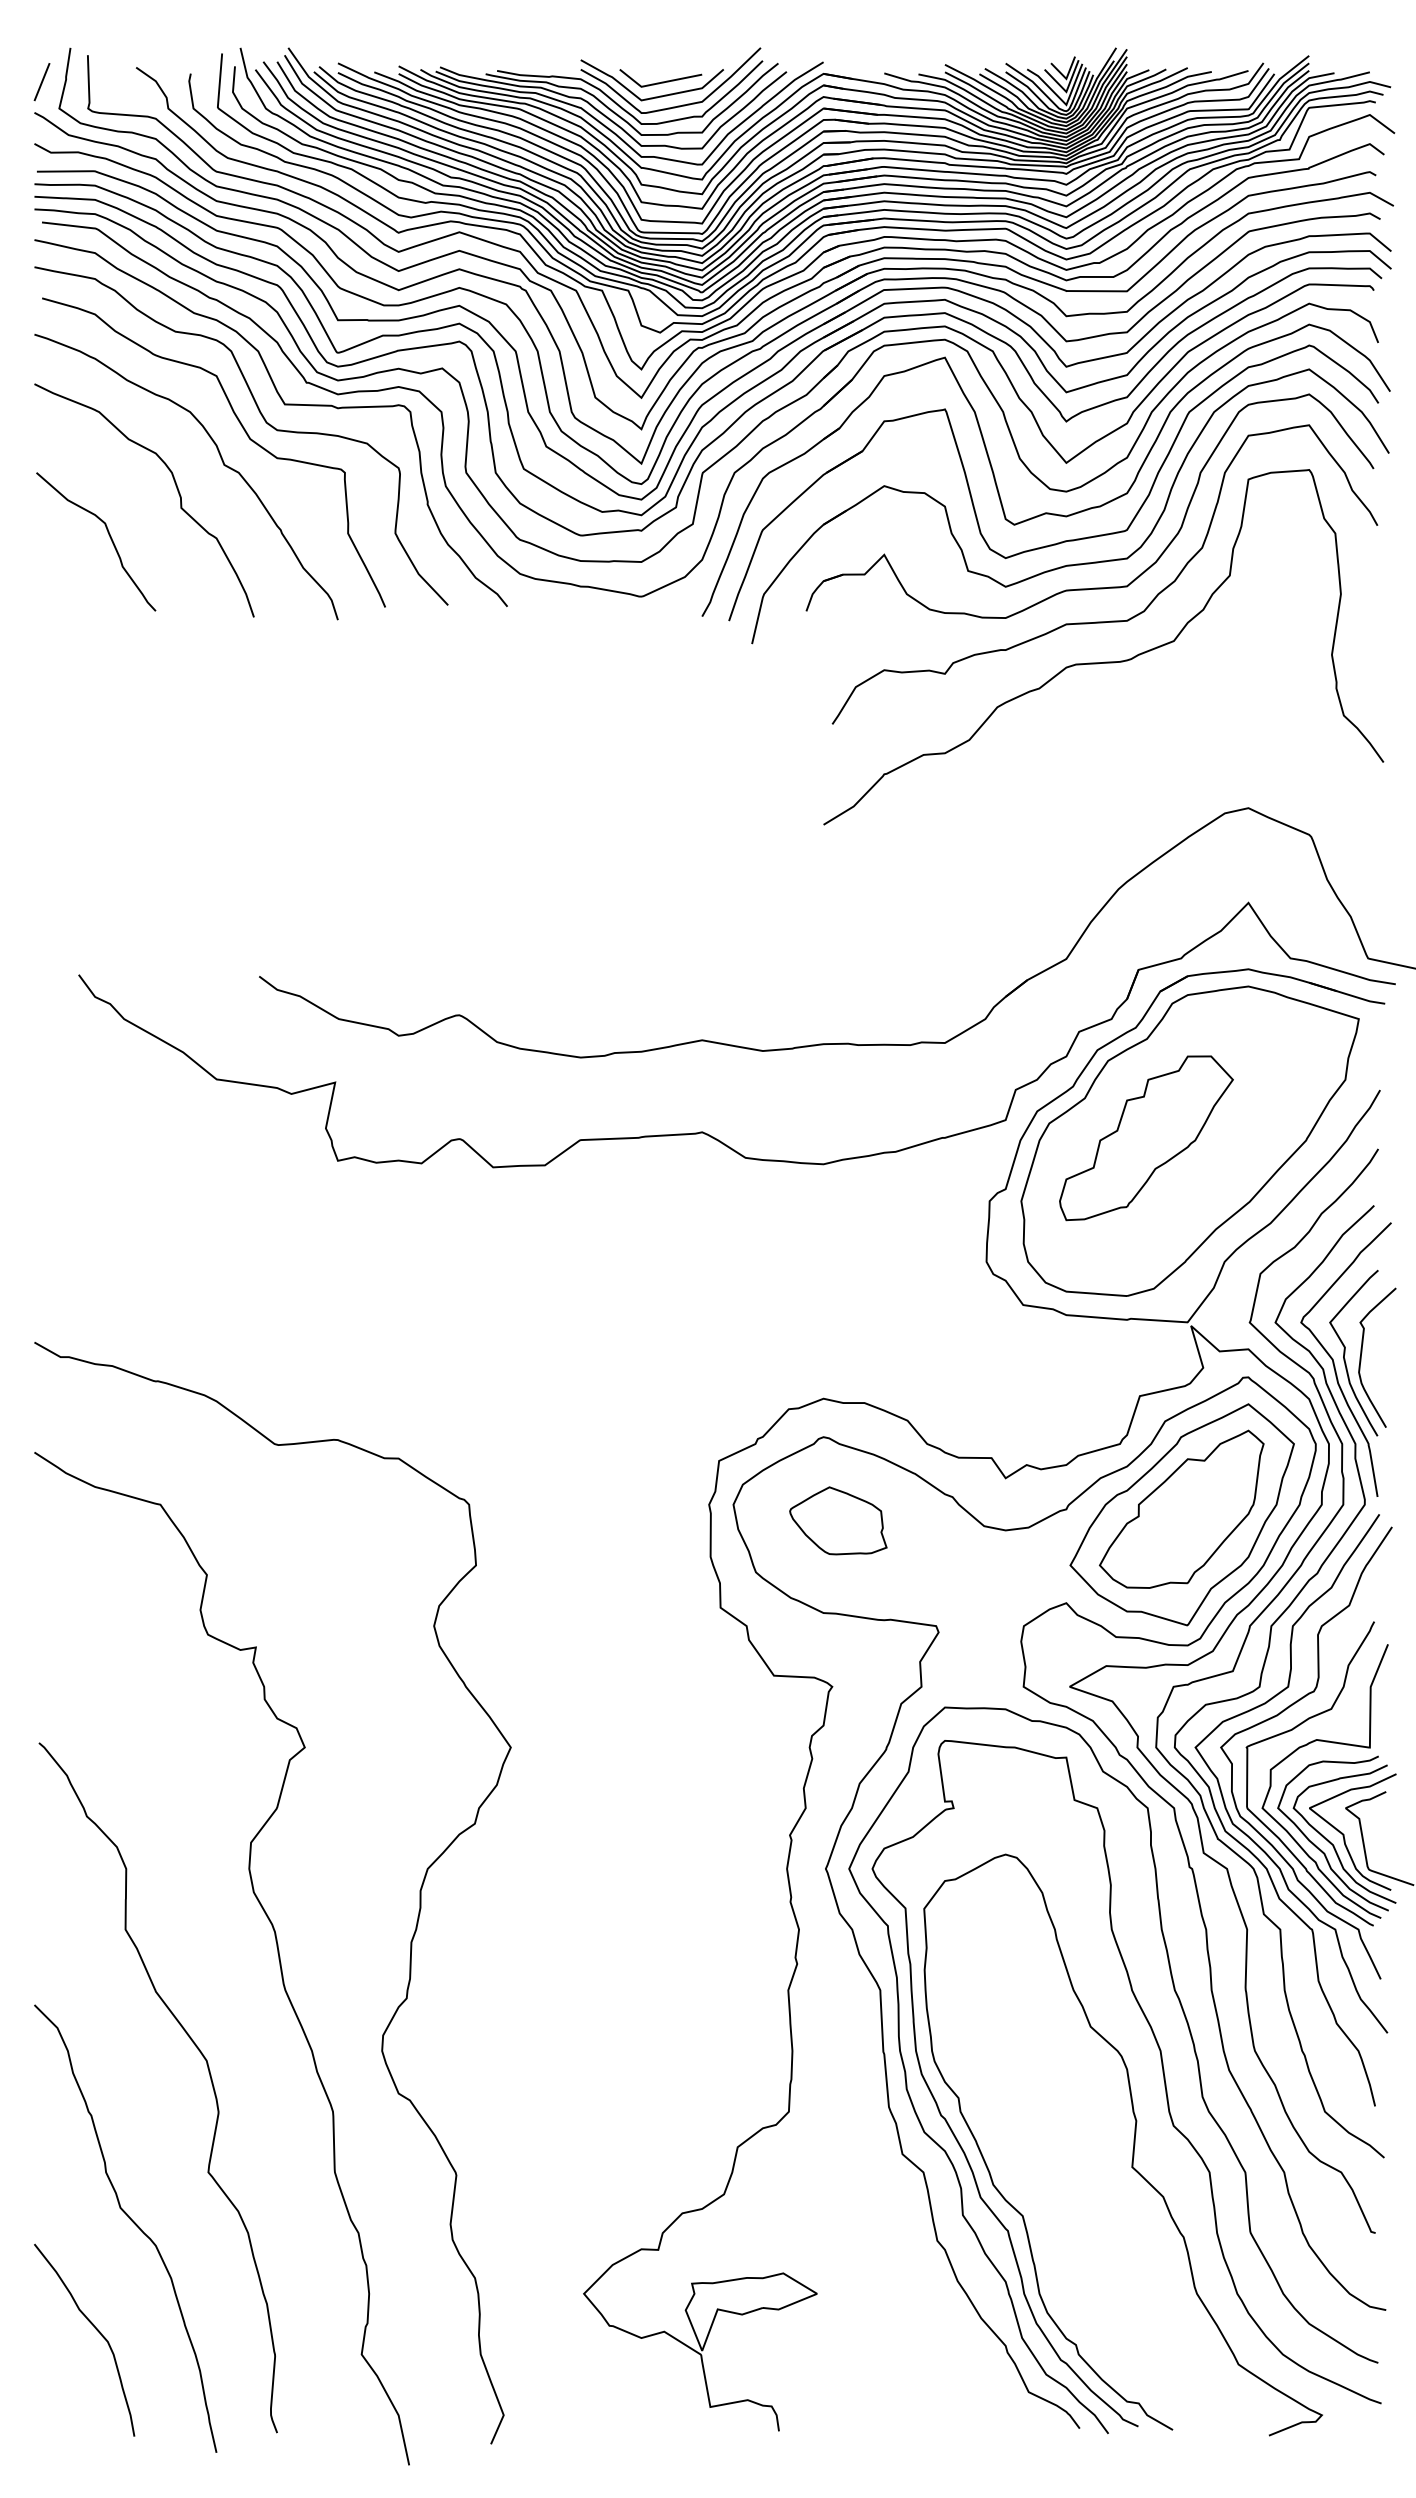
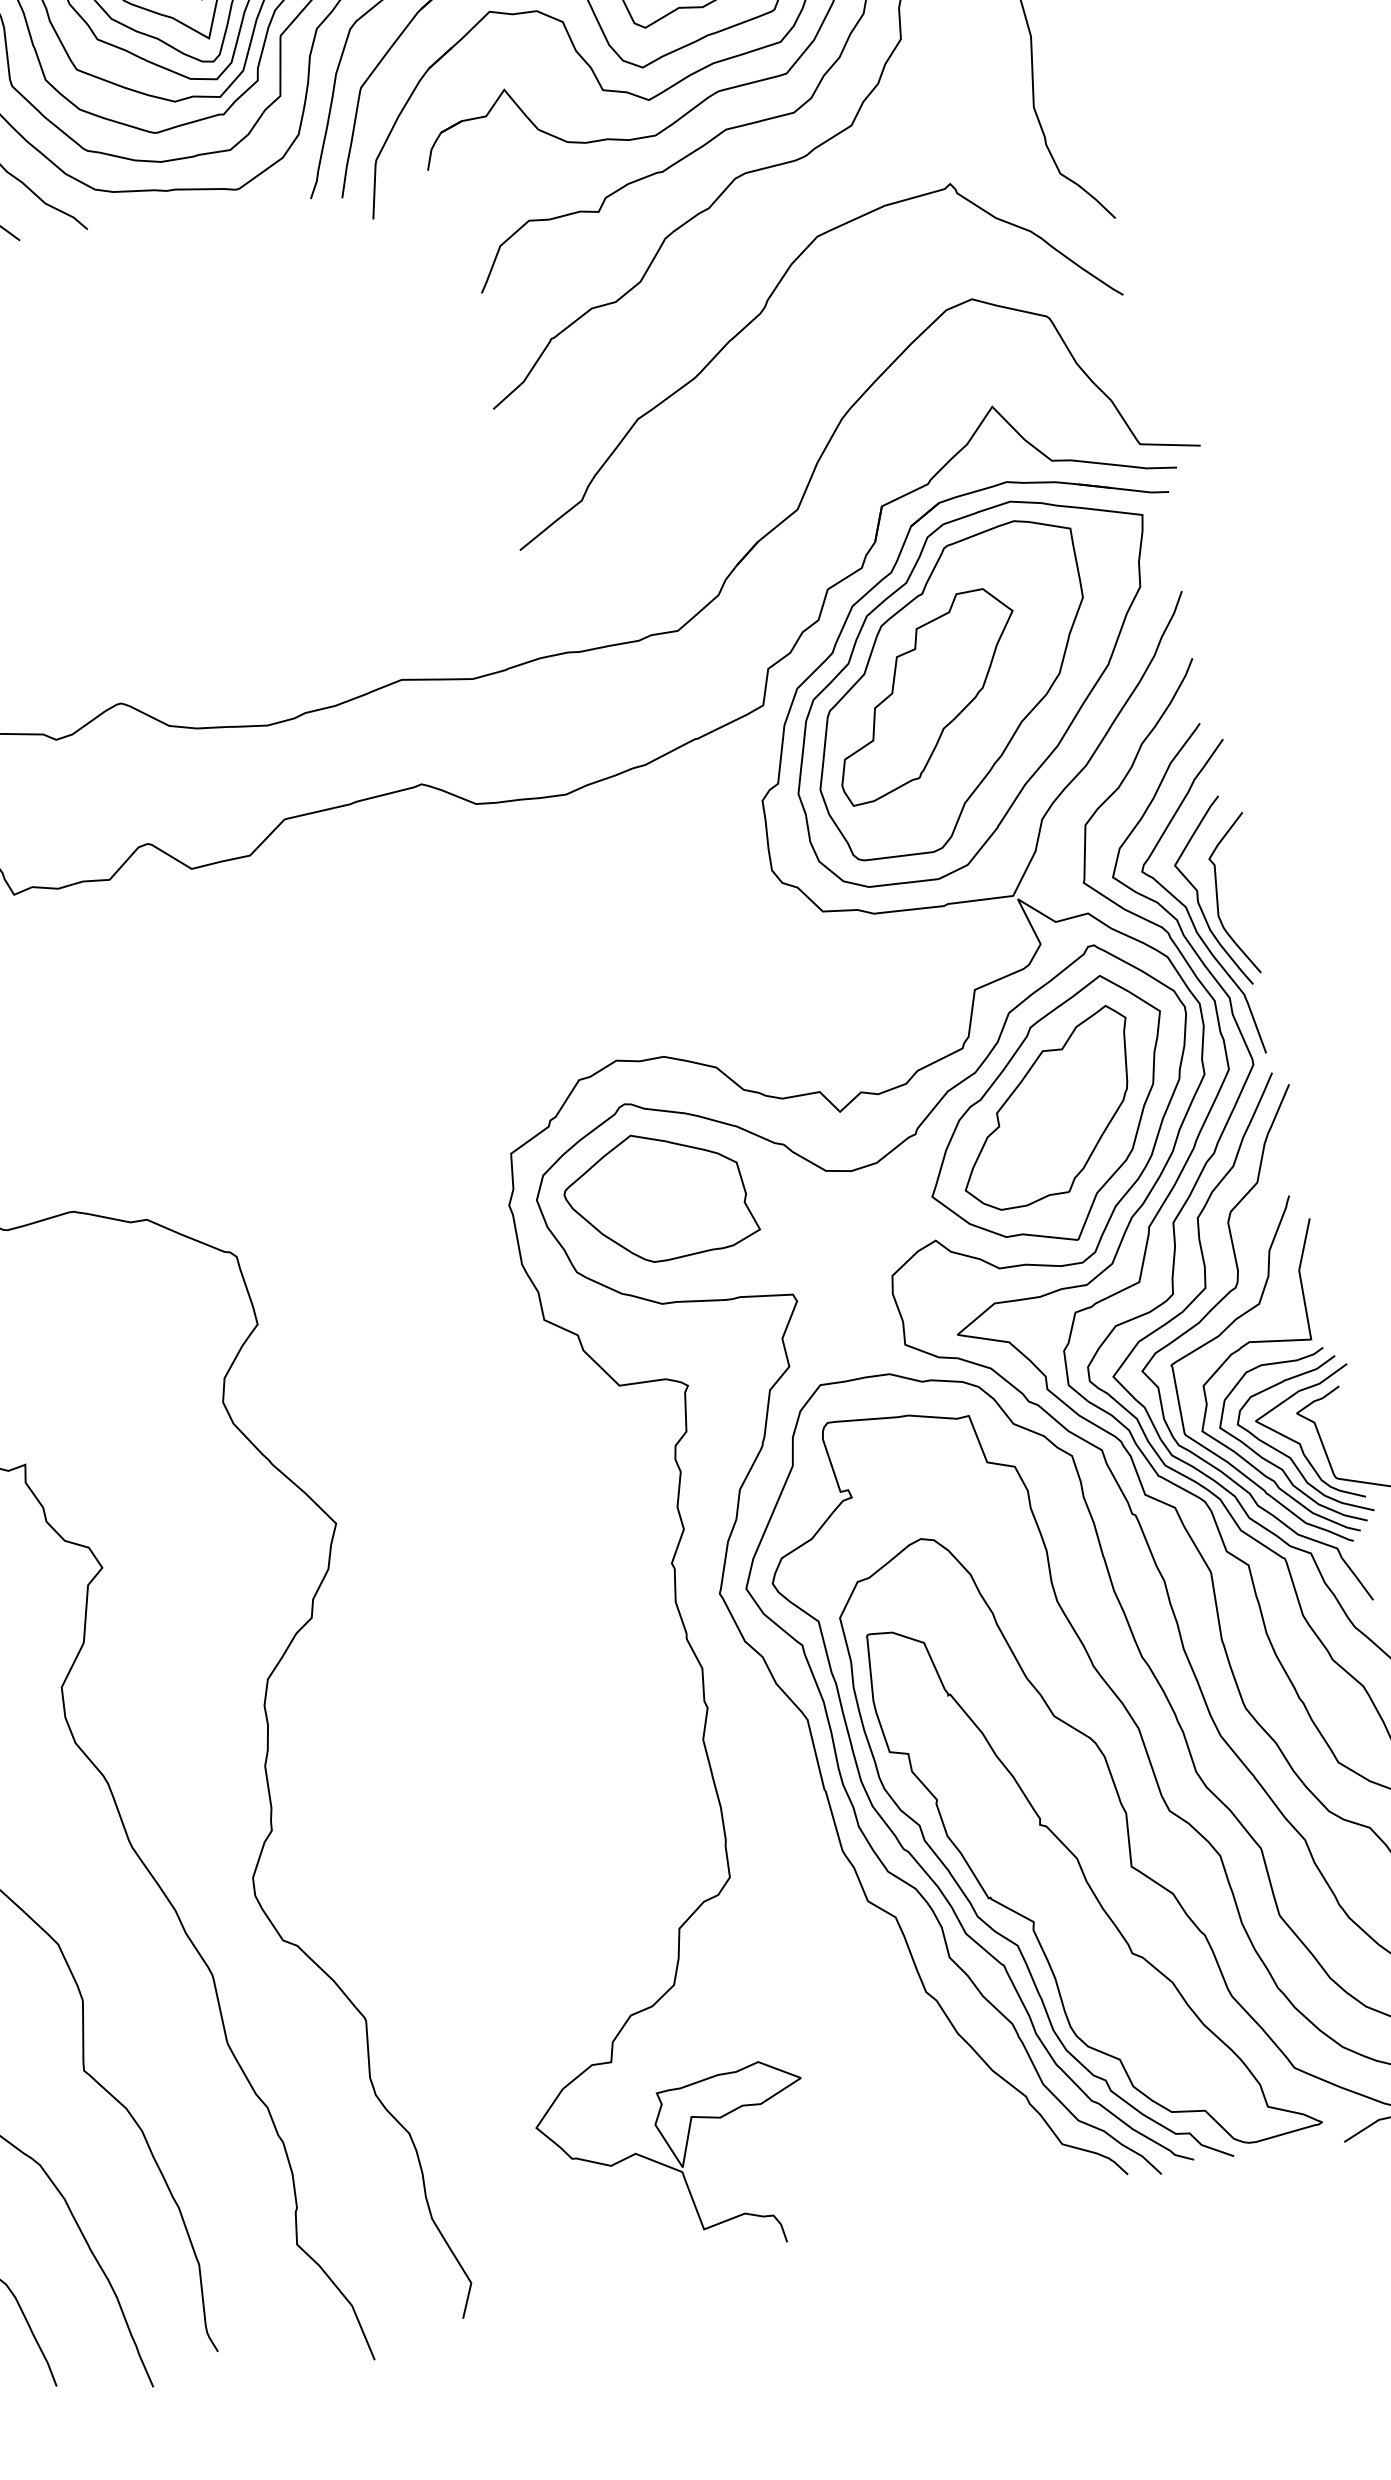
curve: (1066, 787) -> (760, 314), added
part: (1167, 1137) -> (950, 690), added
part: (838, 1520) -> (659, 1195), size x1.67
part: (1095, 2174) -> (1091, 1882), added

